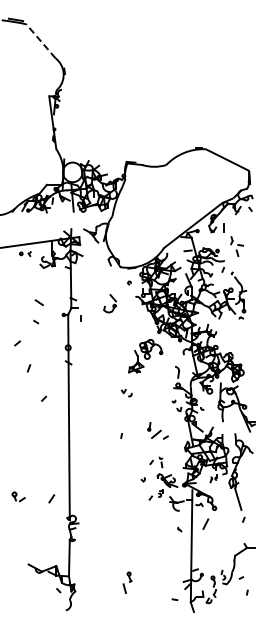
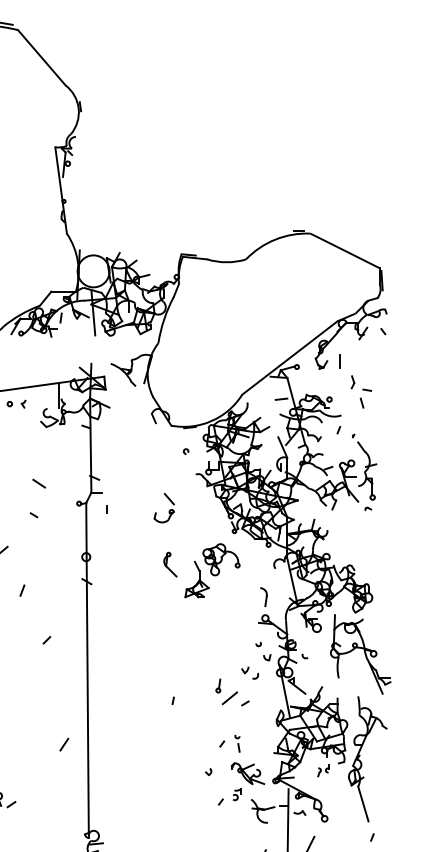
line: (40, 40) -> (41, 56), dashed -> solid
part: (110, 303) -> (164, 507), moved
part: (119, 352) -> (169, 564), added
part: (126, 393) -> (249, 673), moved
line: (51, 498) -> (63, 744), moved

